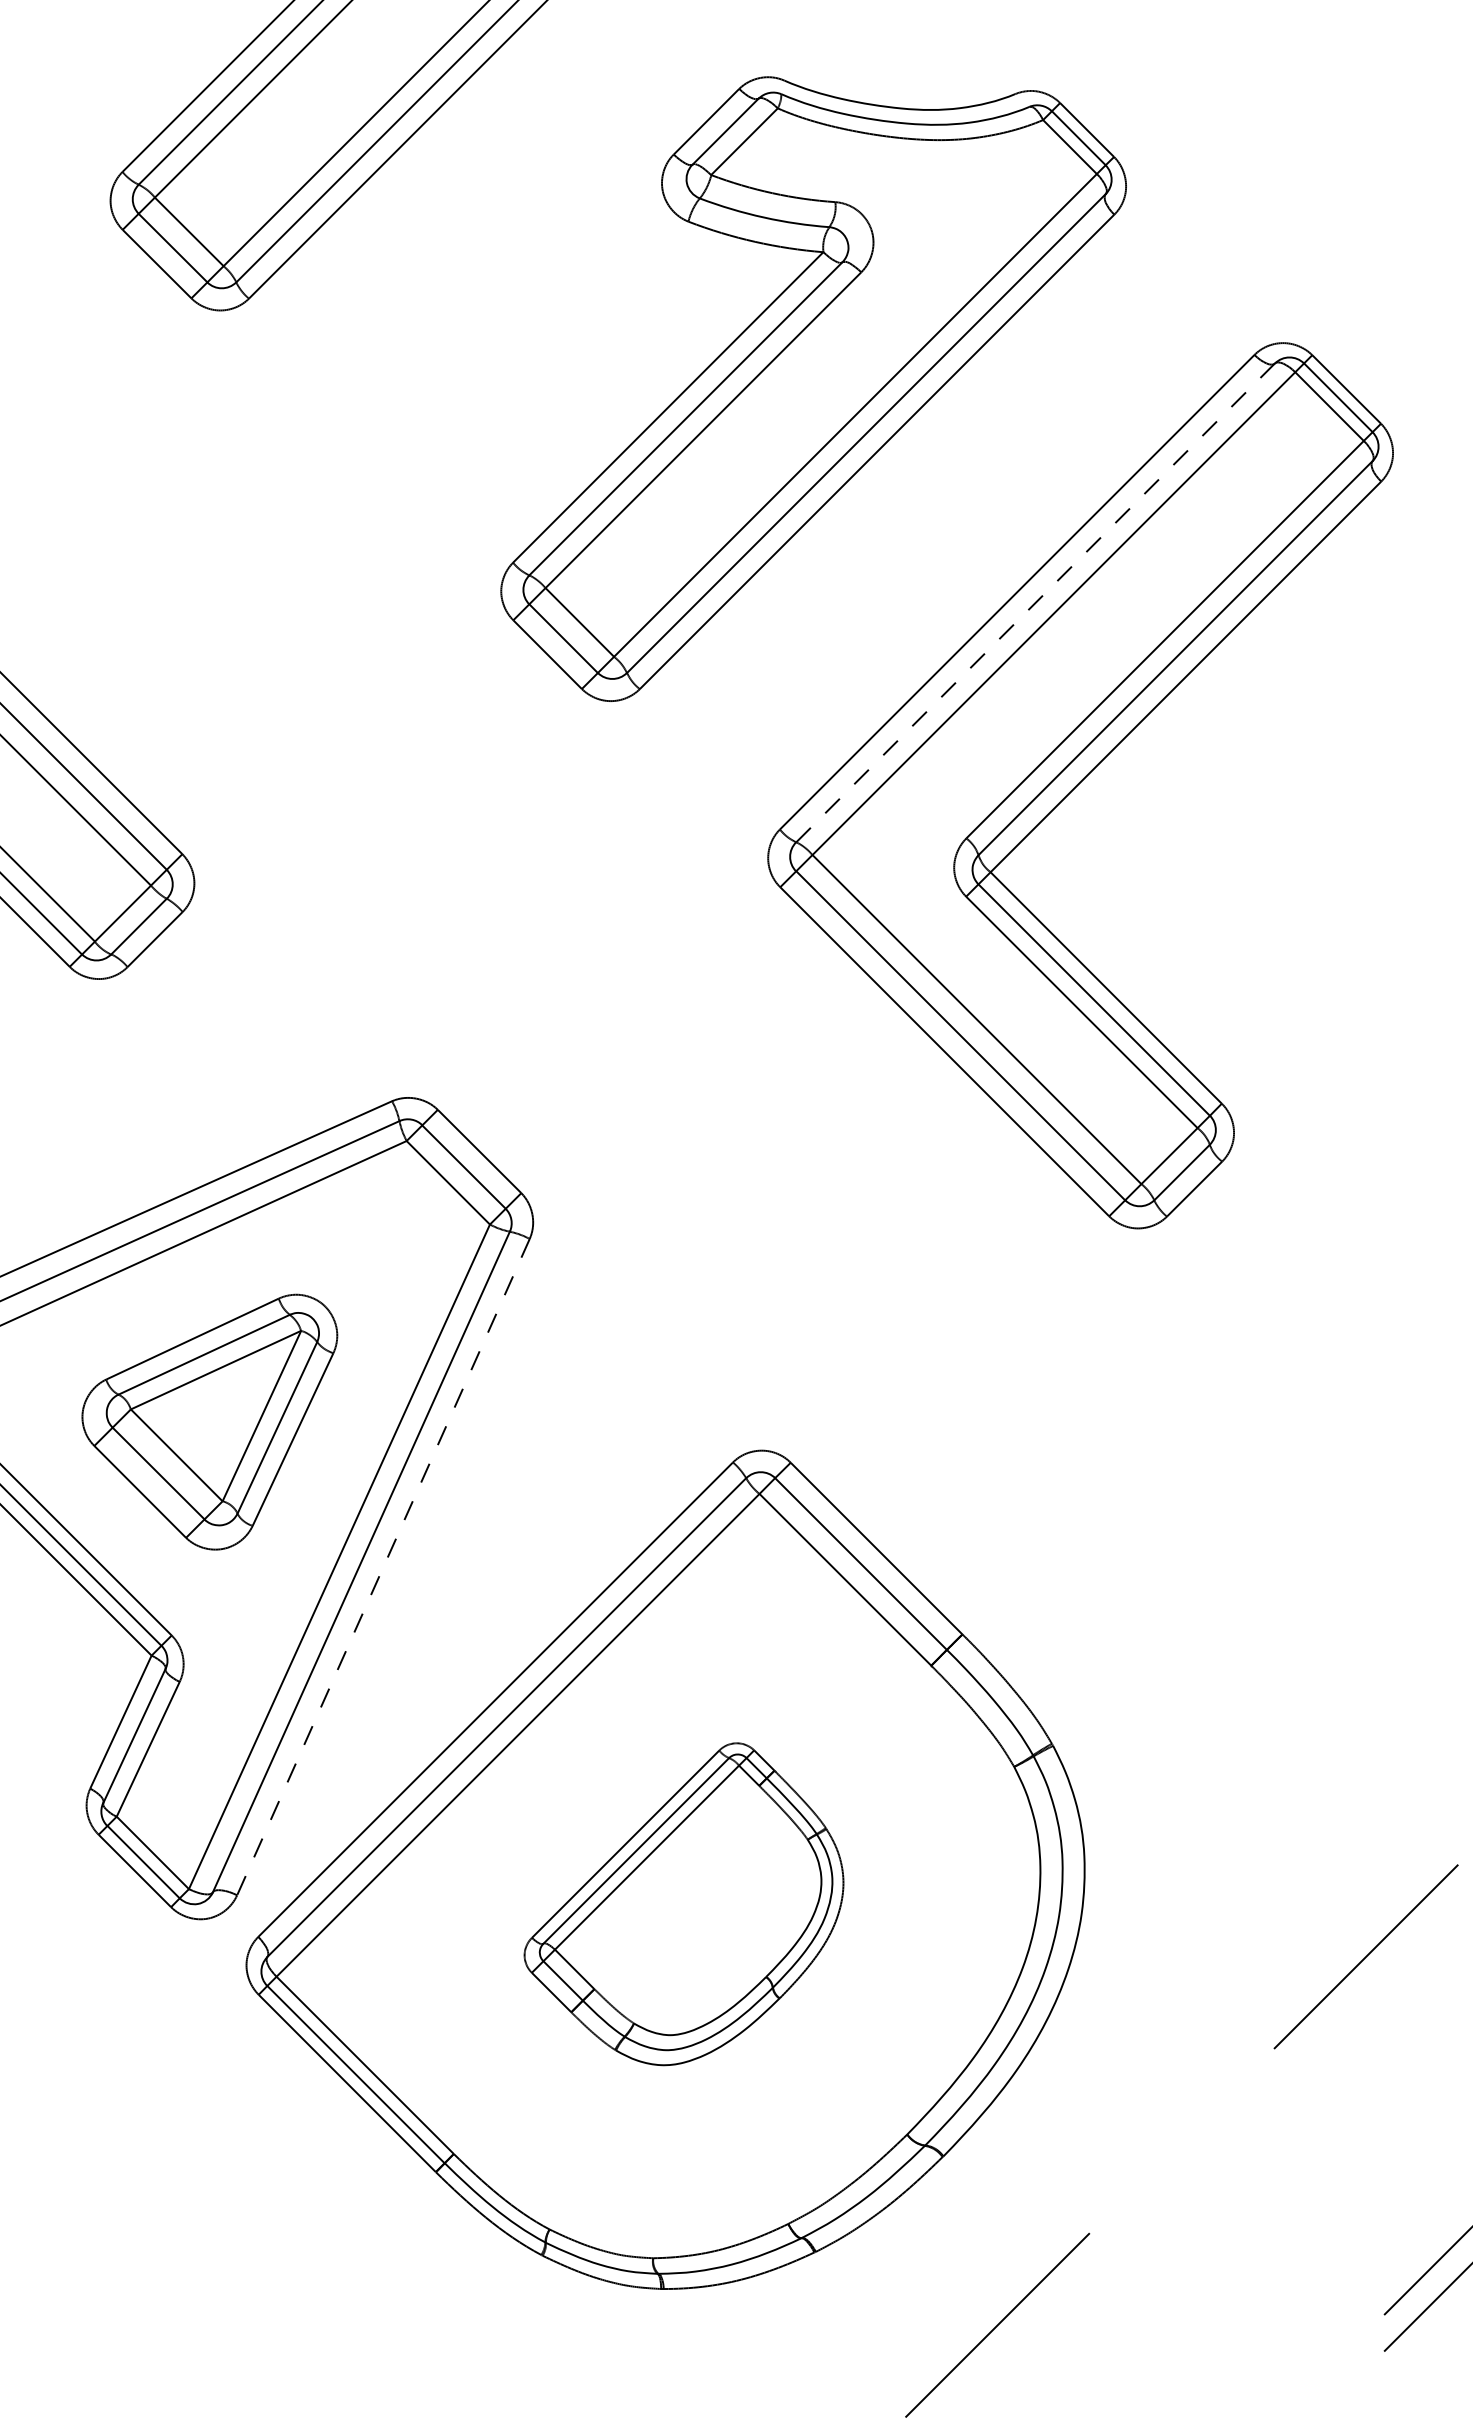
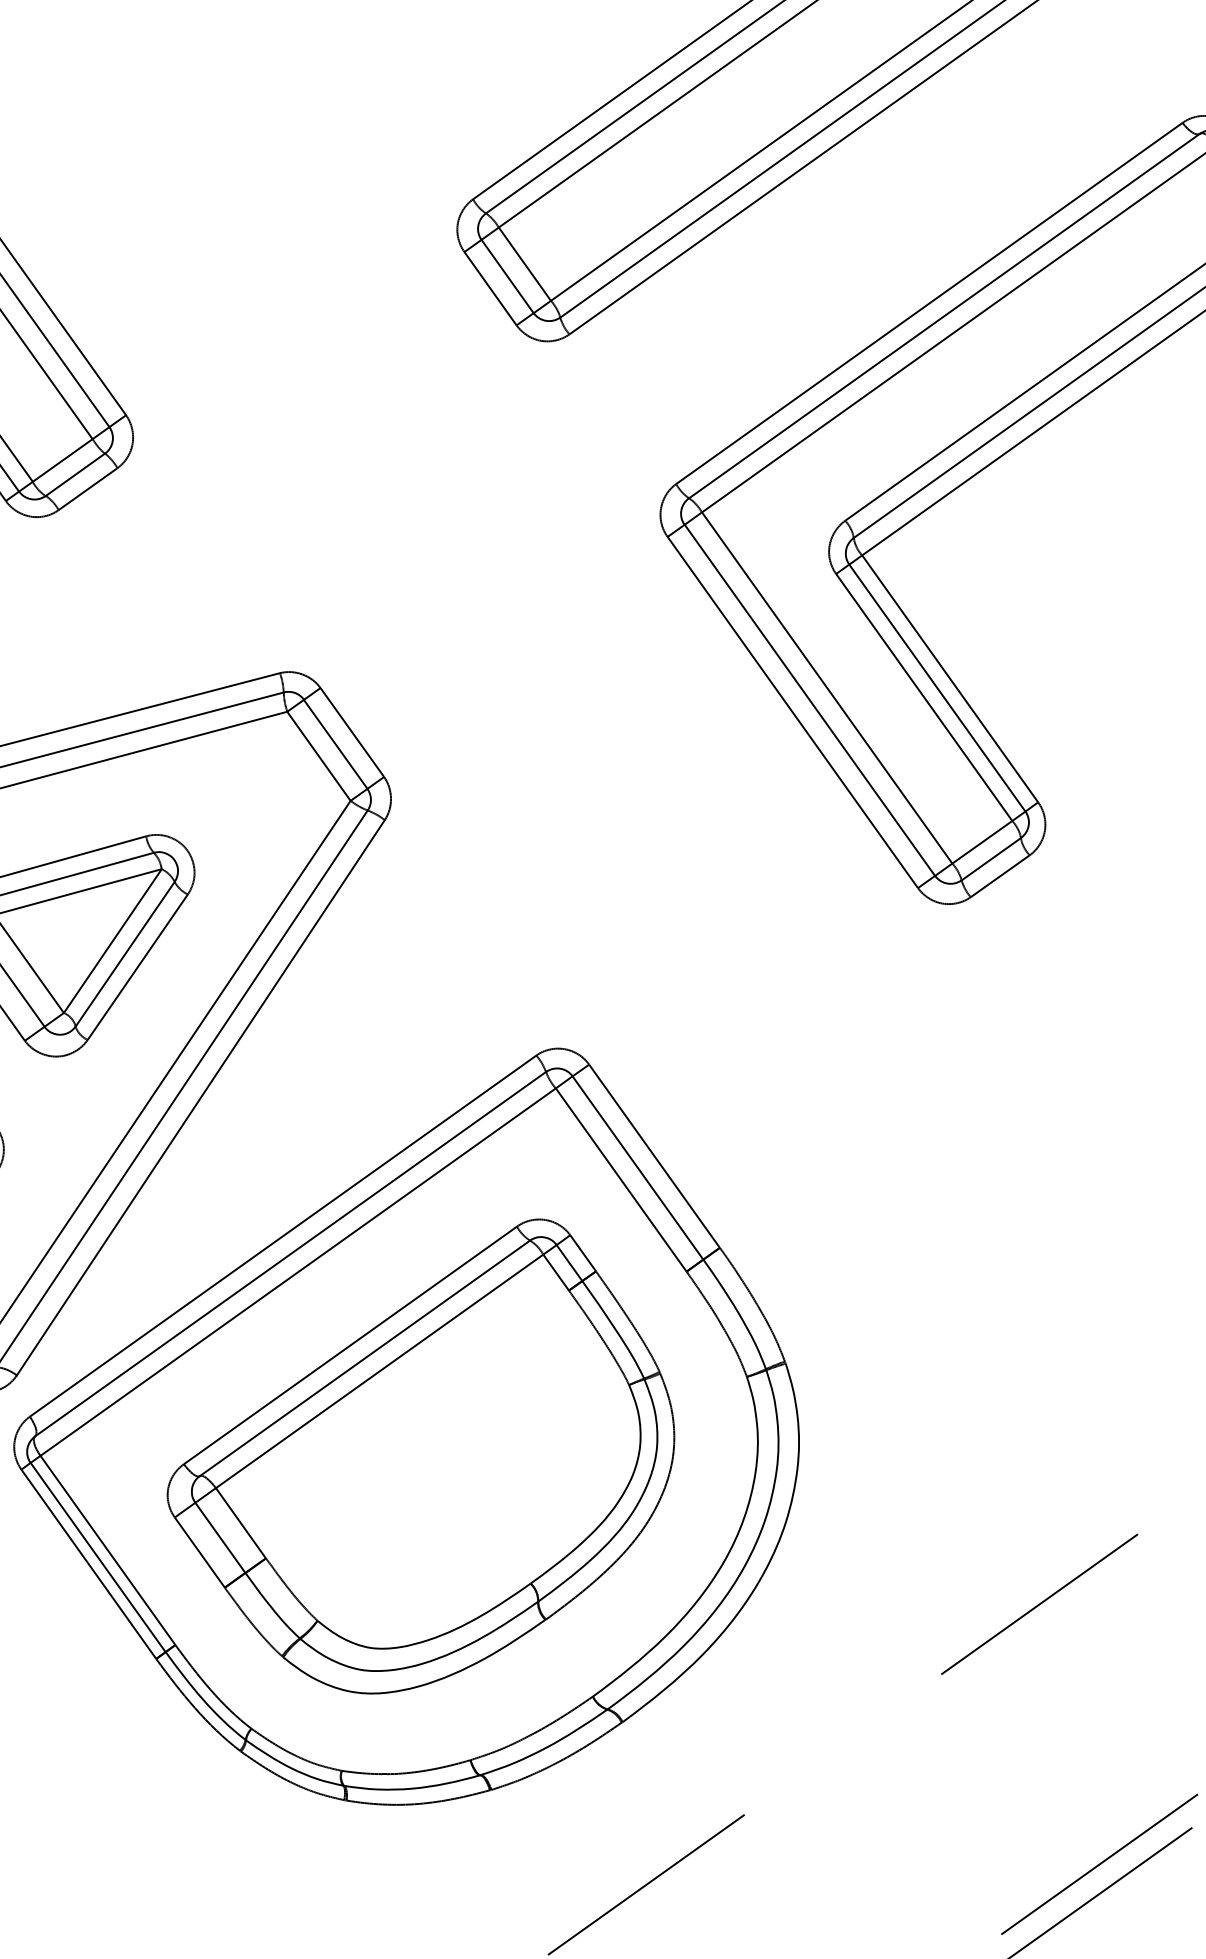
line: (1035, 602) -> (944, 315), dashed -> solid
line: (383, 1567) -> (200, 1098), dashed -> solid
part: (683, 1904) -> (423, 1452), size x1.67

